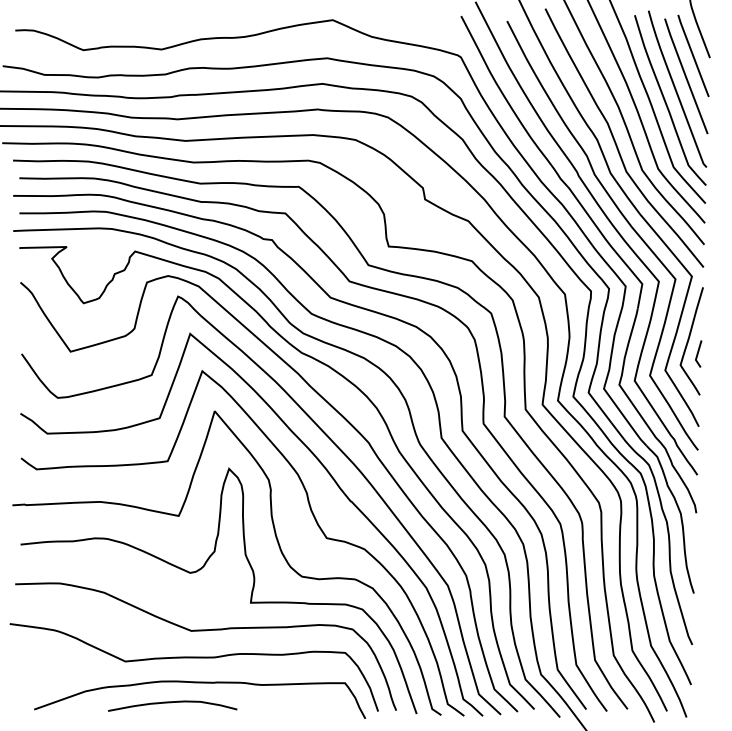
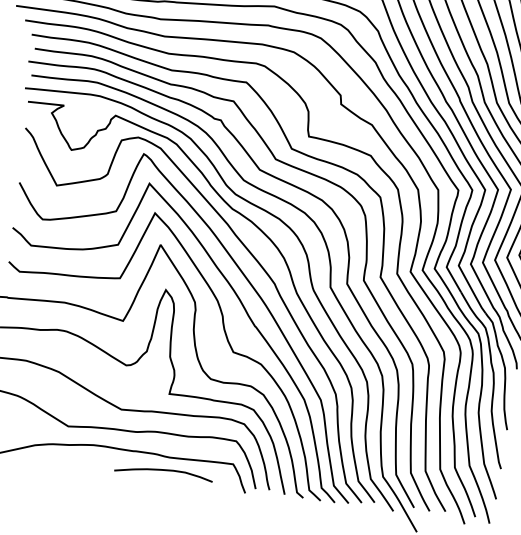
curve: (171, 703) -> (163, 471), moved

